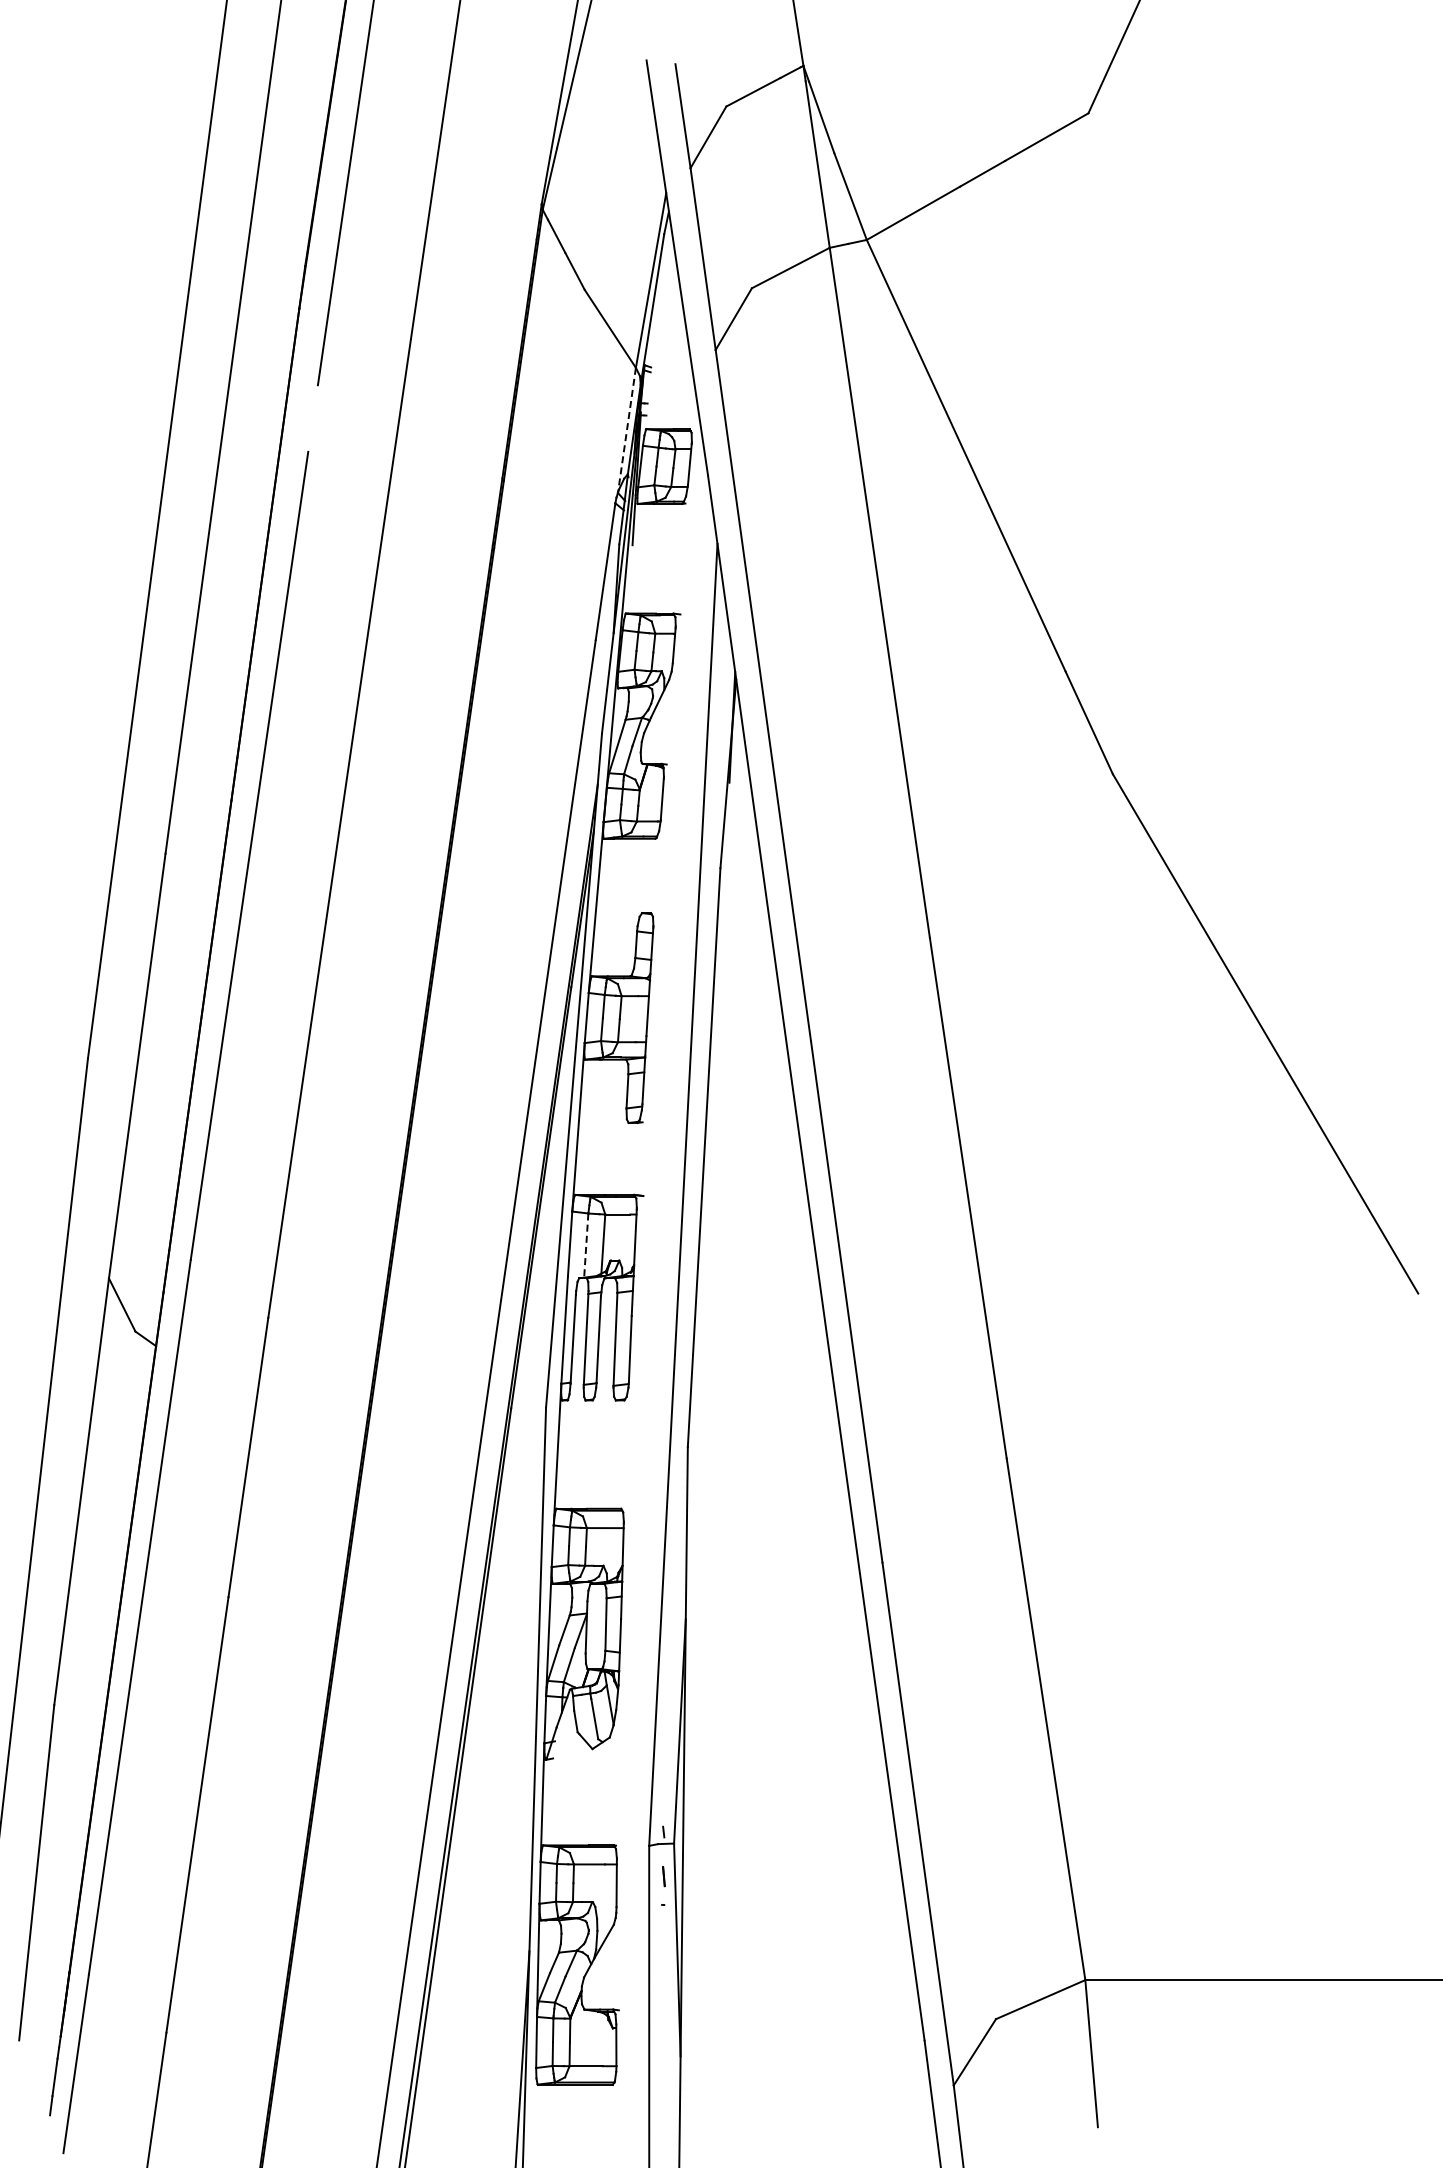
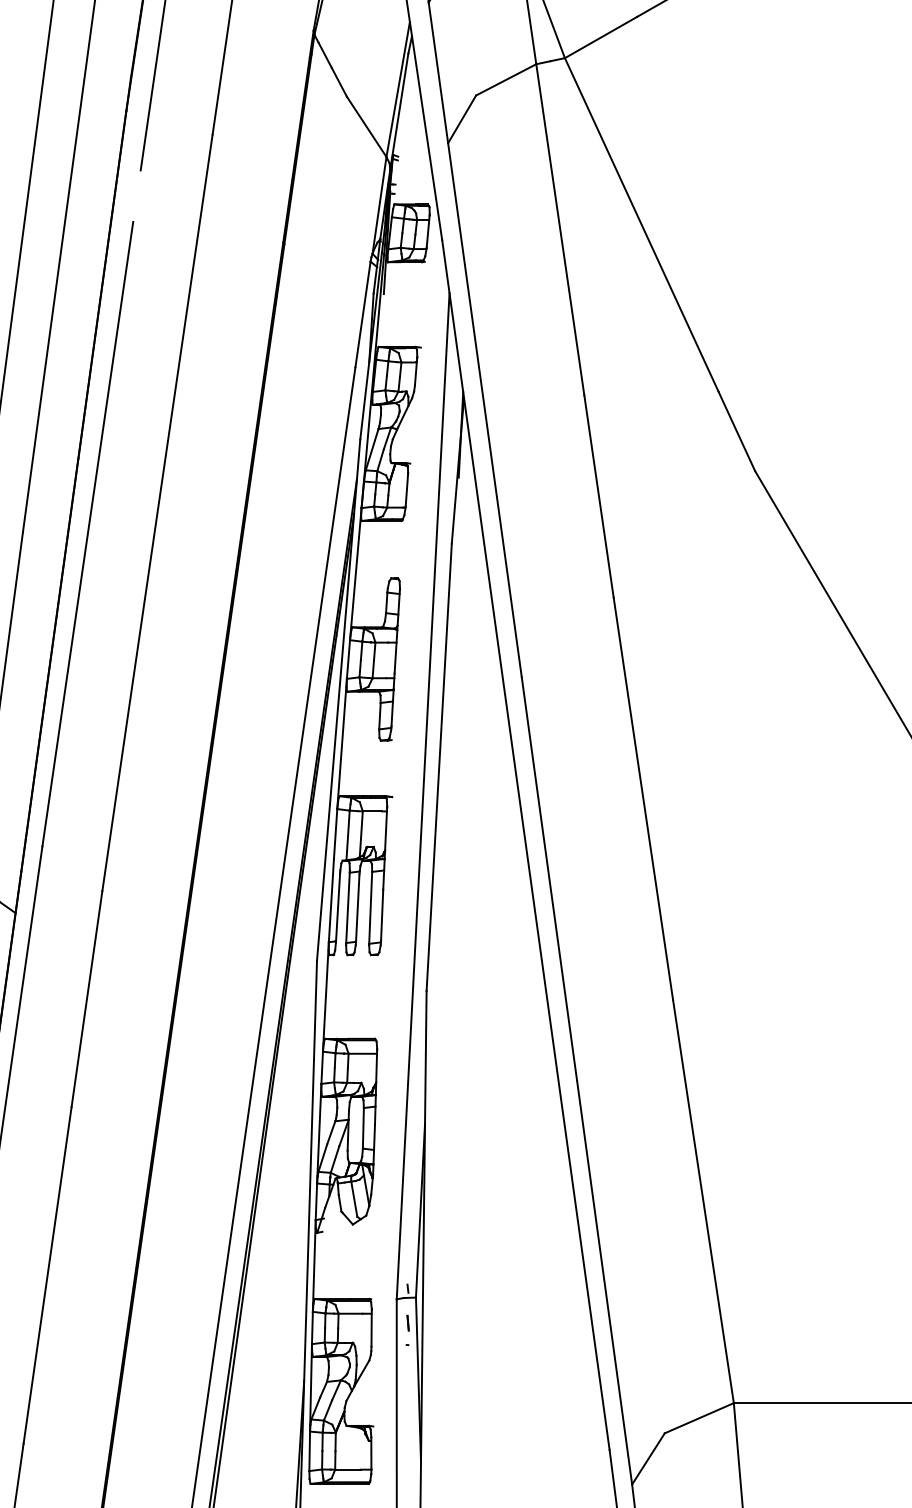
line: (626, 430) -> (379, 205), dashed -> solid
line: (586, 1246) -> (348, 836), dashed -> solid

